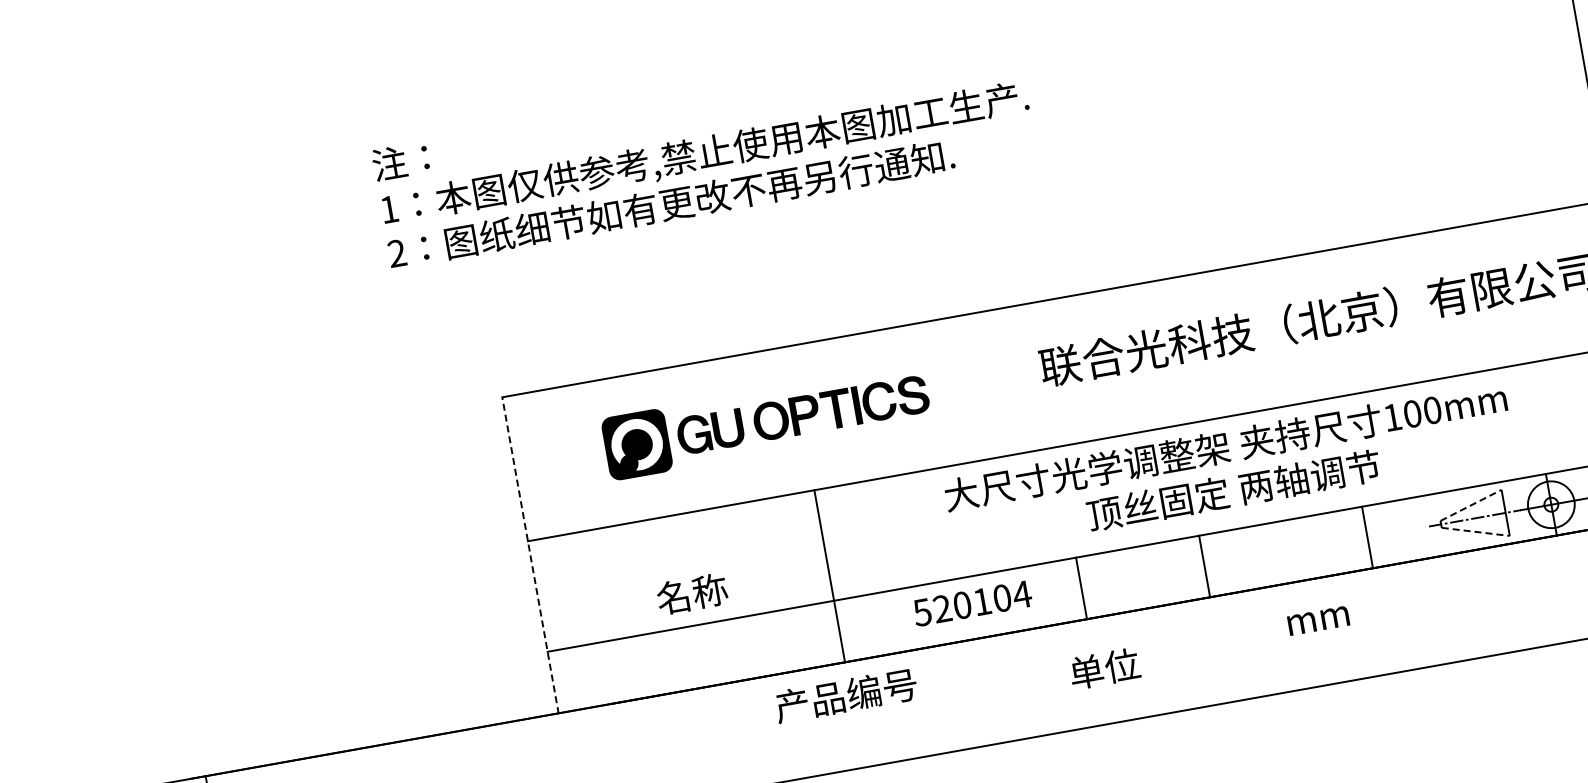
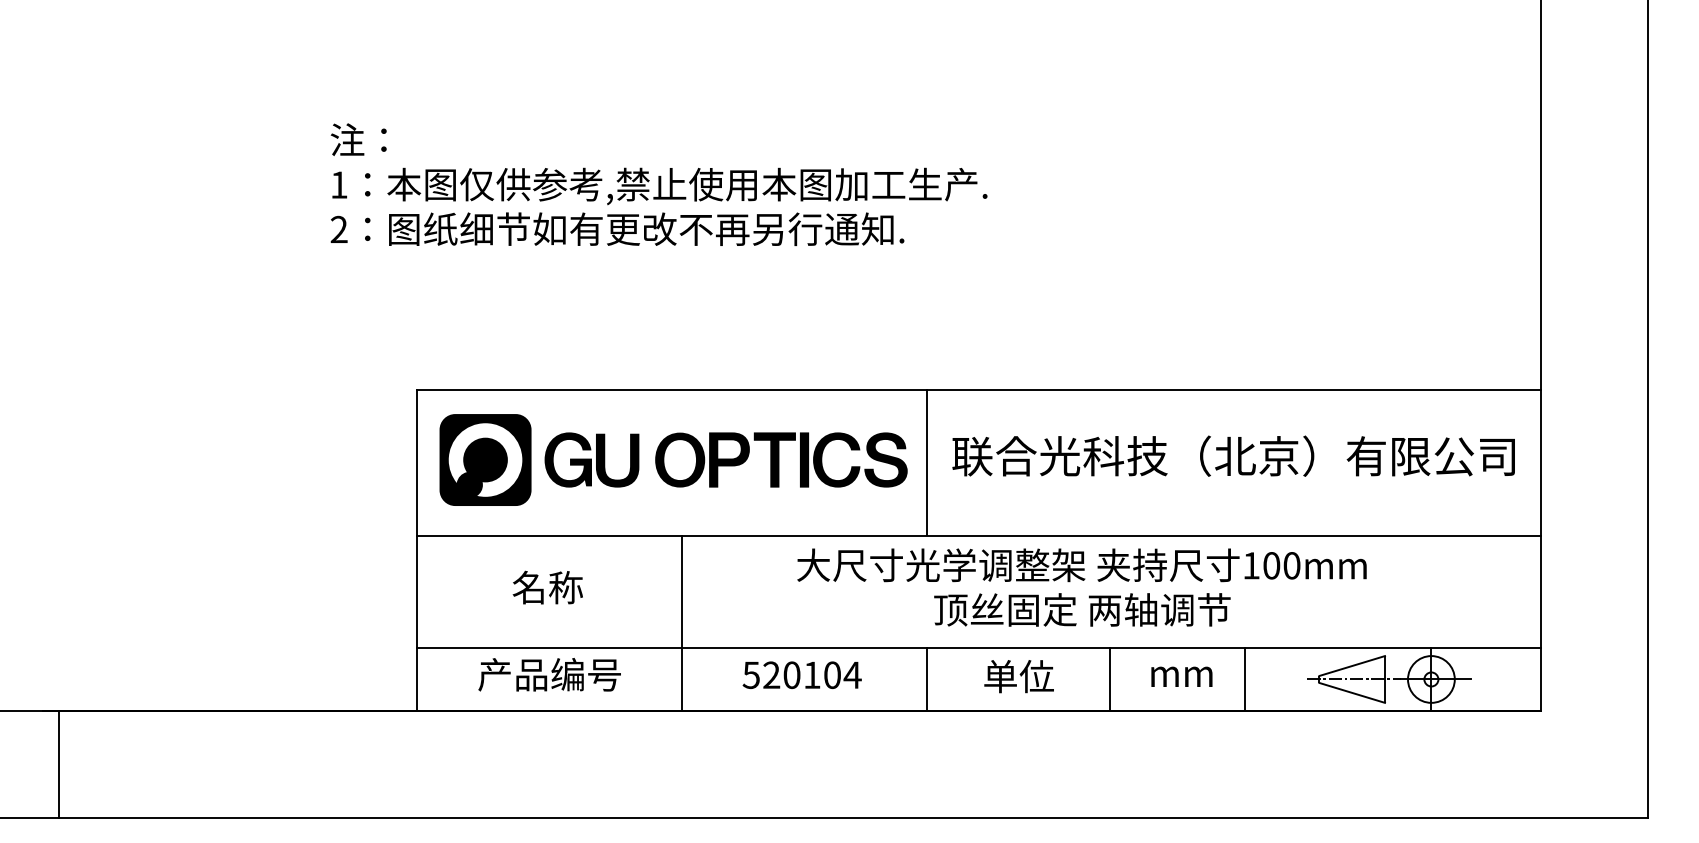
line: (1017, 378) -> (927, 461), added
part: (766, 421) -> (673, 459), size x1.43
text: (1229, 468) -> (1081, 587), moved
line: (1471, 504) -> (1352, 665), dashed -> solid
line: (1476, 532) -> (1352, 693), dashed -> solid
line: (530, 555) -> (417, 550), dashed -> solid
line: (1204, 566) -> (1110, 679), moved
line: (829, 575) -> (682, 622), moved
line: (1081, 588) -> (927, 679), moved
text: (691, 593) -> (547, 587), moved
text: (971, 602) -> (801, 674), moved
text: (1318, 620) -> (1181, 676), moved
text: (1104, 668) -> (1018, 676), moved
text: (845, 695) -> (549, 674), moved

